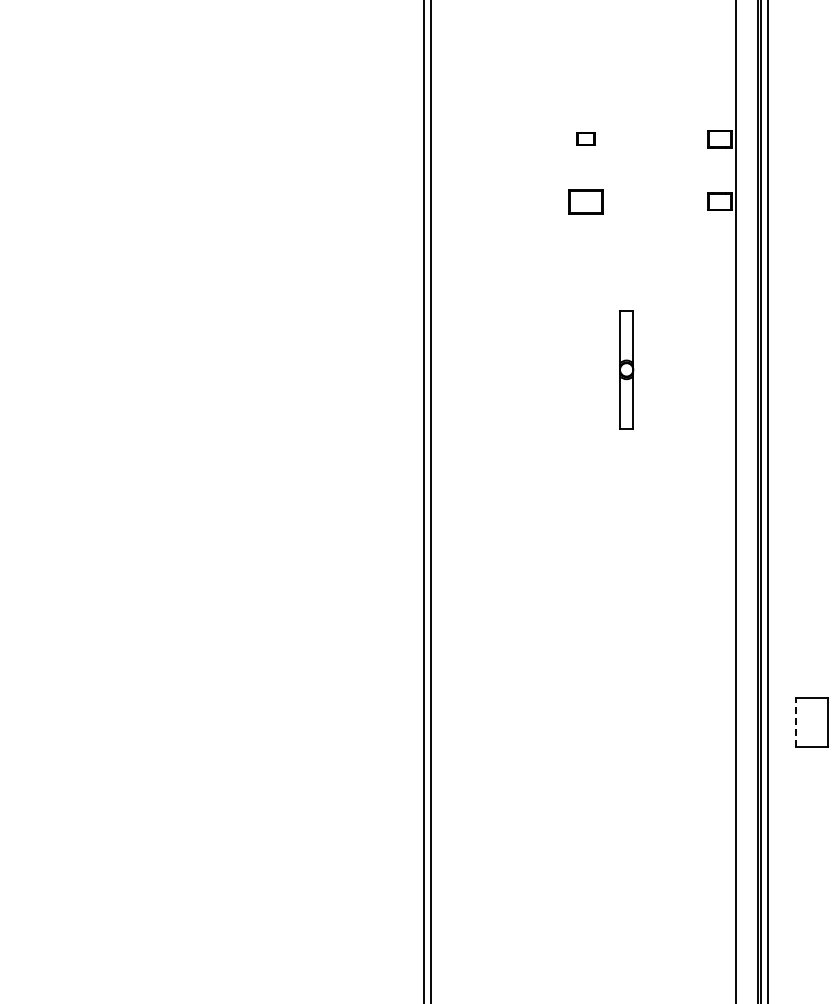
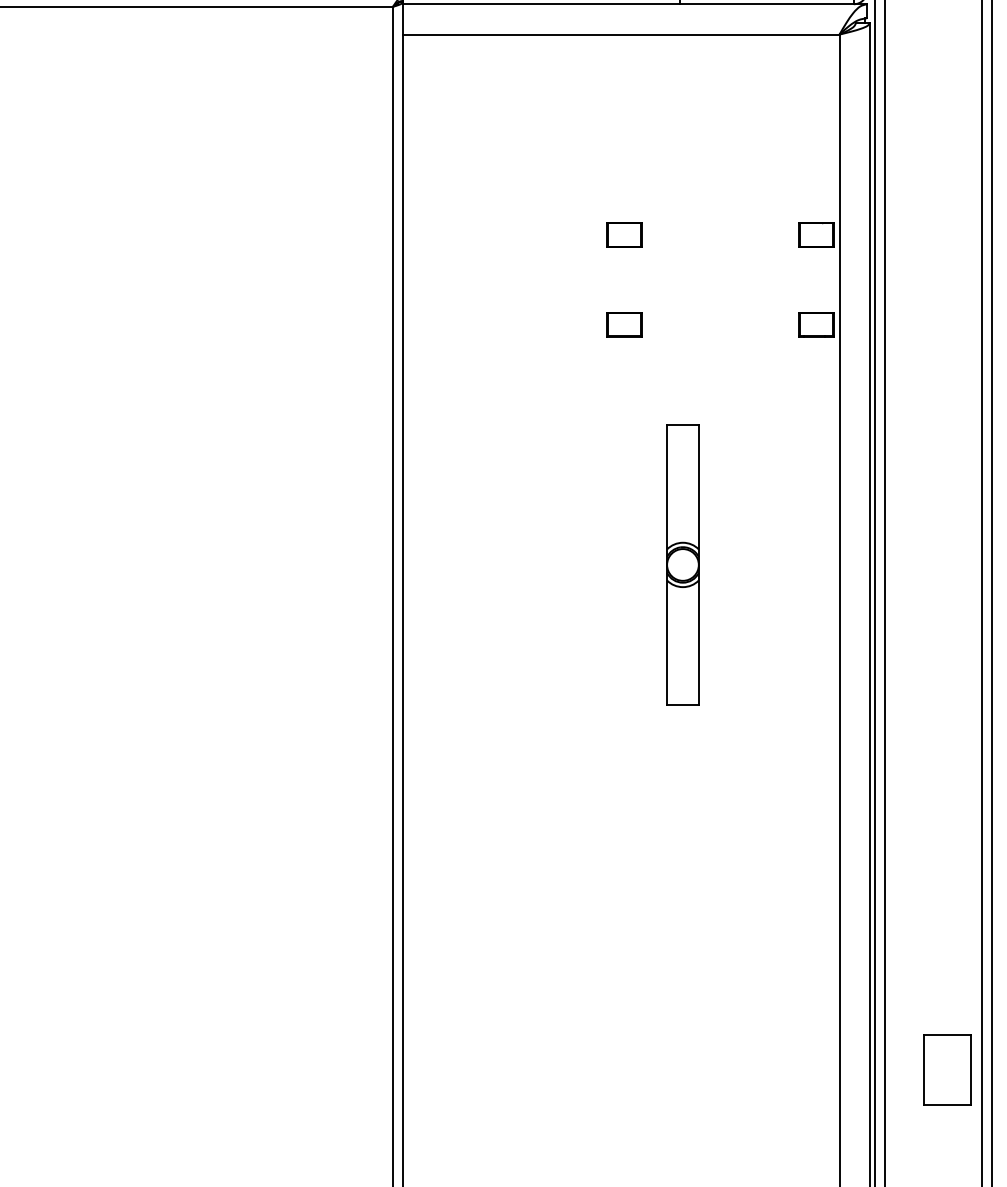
part: (585, 139) -> (623, 235), size x1.43
part: (585, 201) -> (623, 324), size x0.71
part: (626, 369) -> (682, 564), size x1.67
line: (795, 722) -> (924, 1069), dashed -> solid

